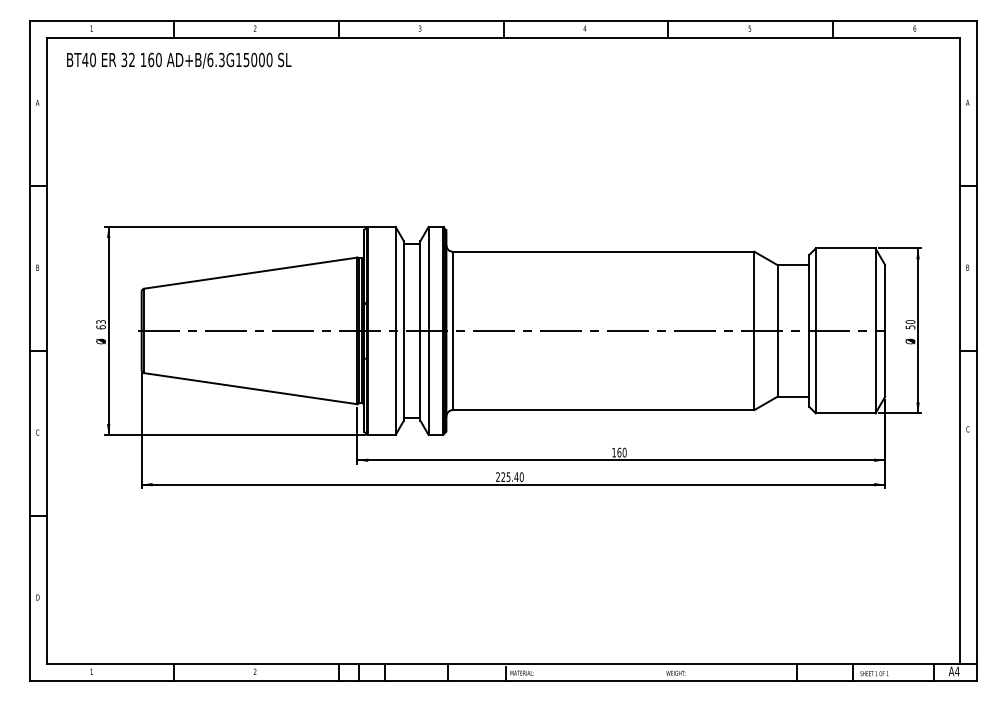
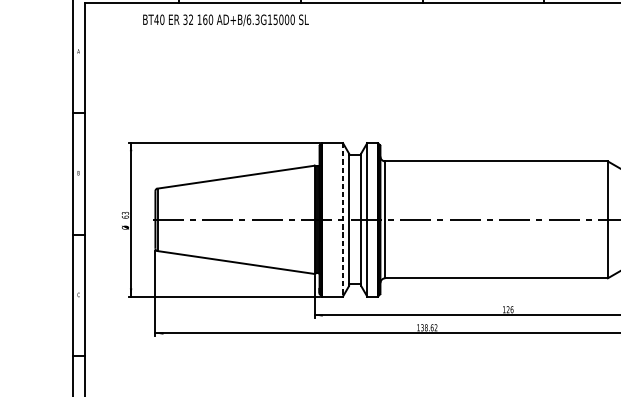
text: (179, 60) -> (226, 20), moved
line: (395, 330) -> (342, 219), solid -> dashed
text: (621, 452) -> (509, 309), 160 -> 126
text: (509, 476) -> (427, 327), 225.40 -> 138.62

